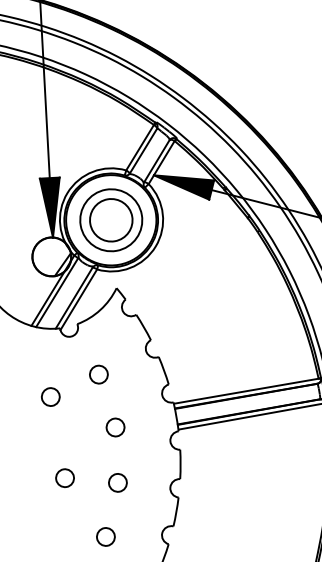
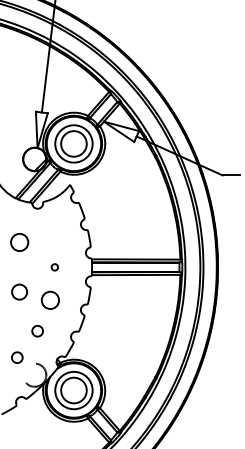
fill: (185, 186) -> (121, 131), removed
fill: (54, 206) -> (41, 129), removed
circle: (99, 375) -> (50, 234), removed
circle: (50, 397) -> (19, 242), size x1.6
circle: (115, 427) -> (54, 267), size x0.6
circle: (64, 477) -> (19, 291), size x1.4
circle: (118, 483) -> (50, 300), size x1.6

